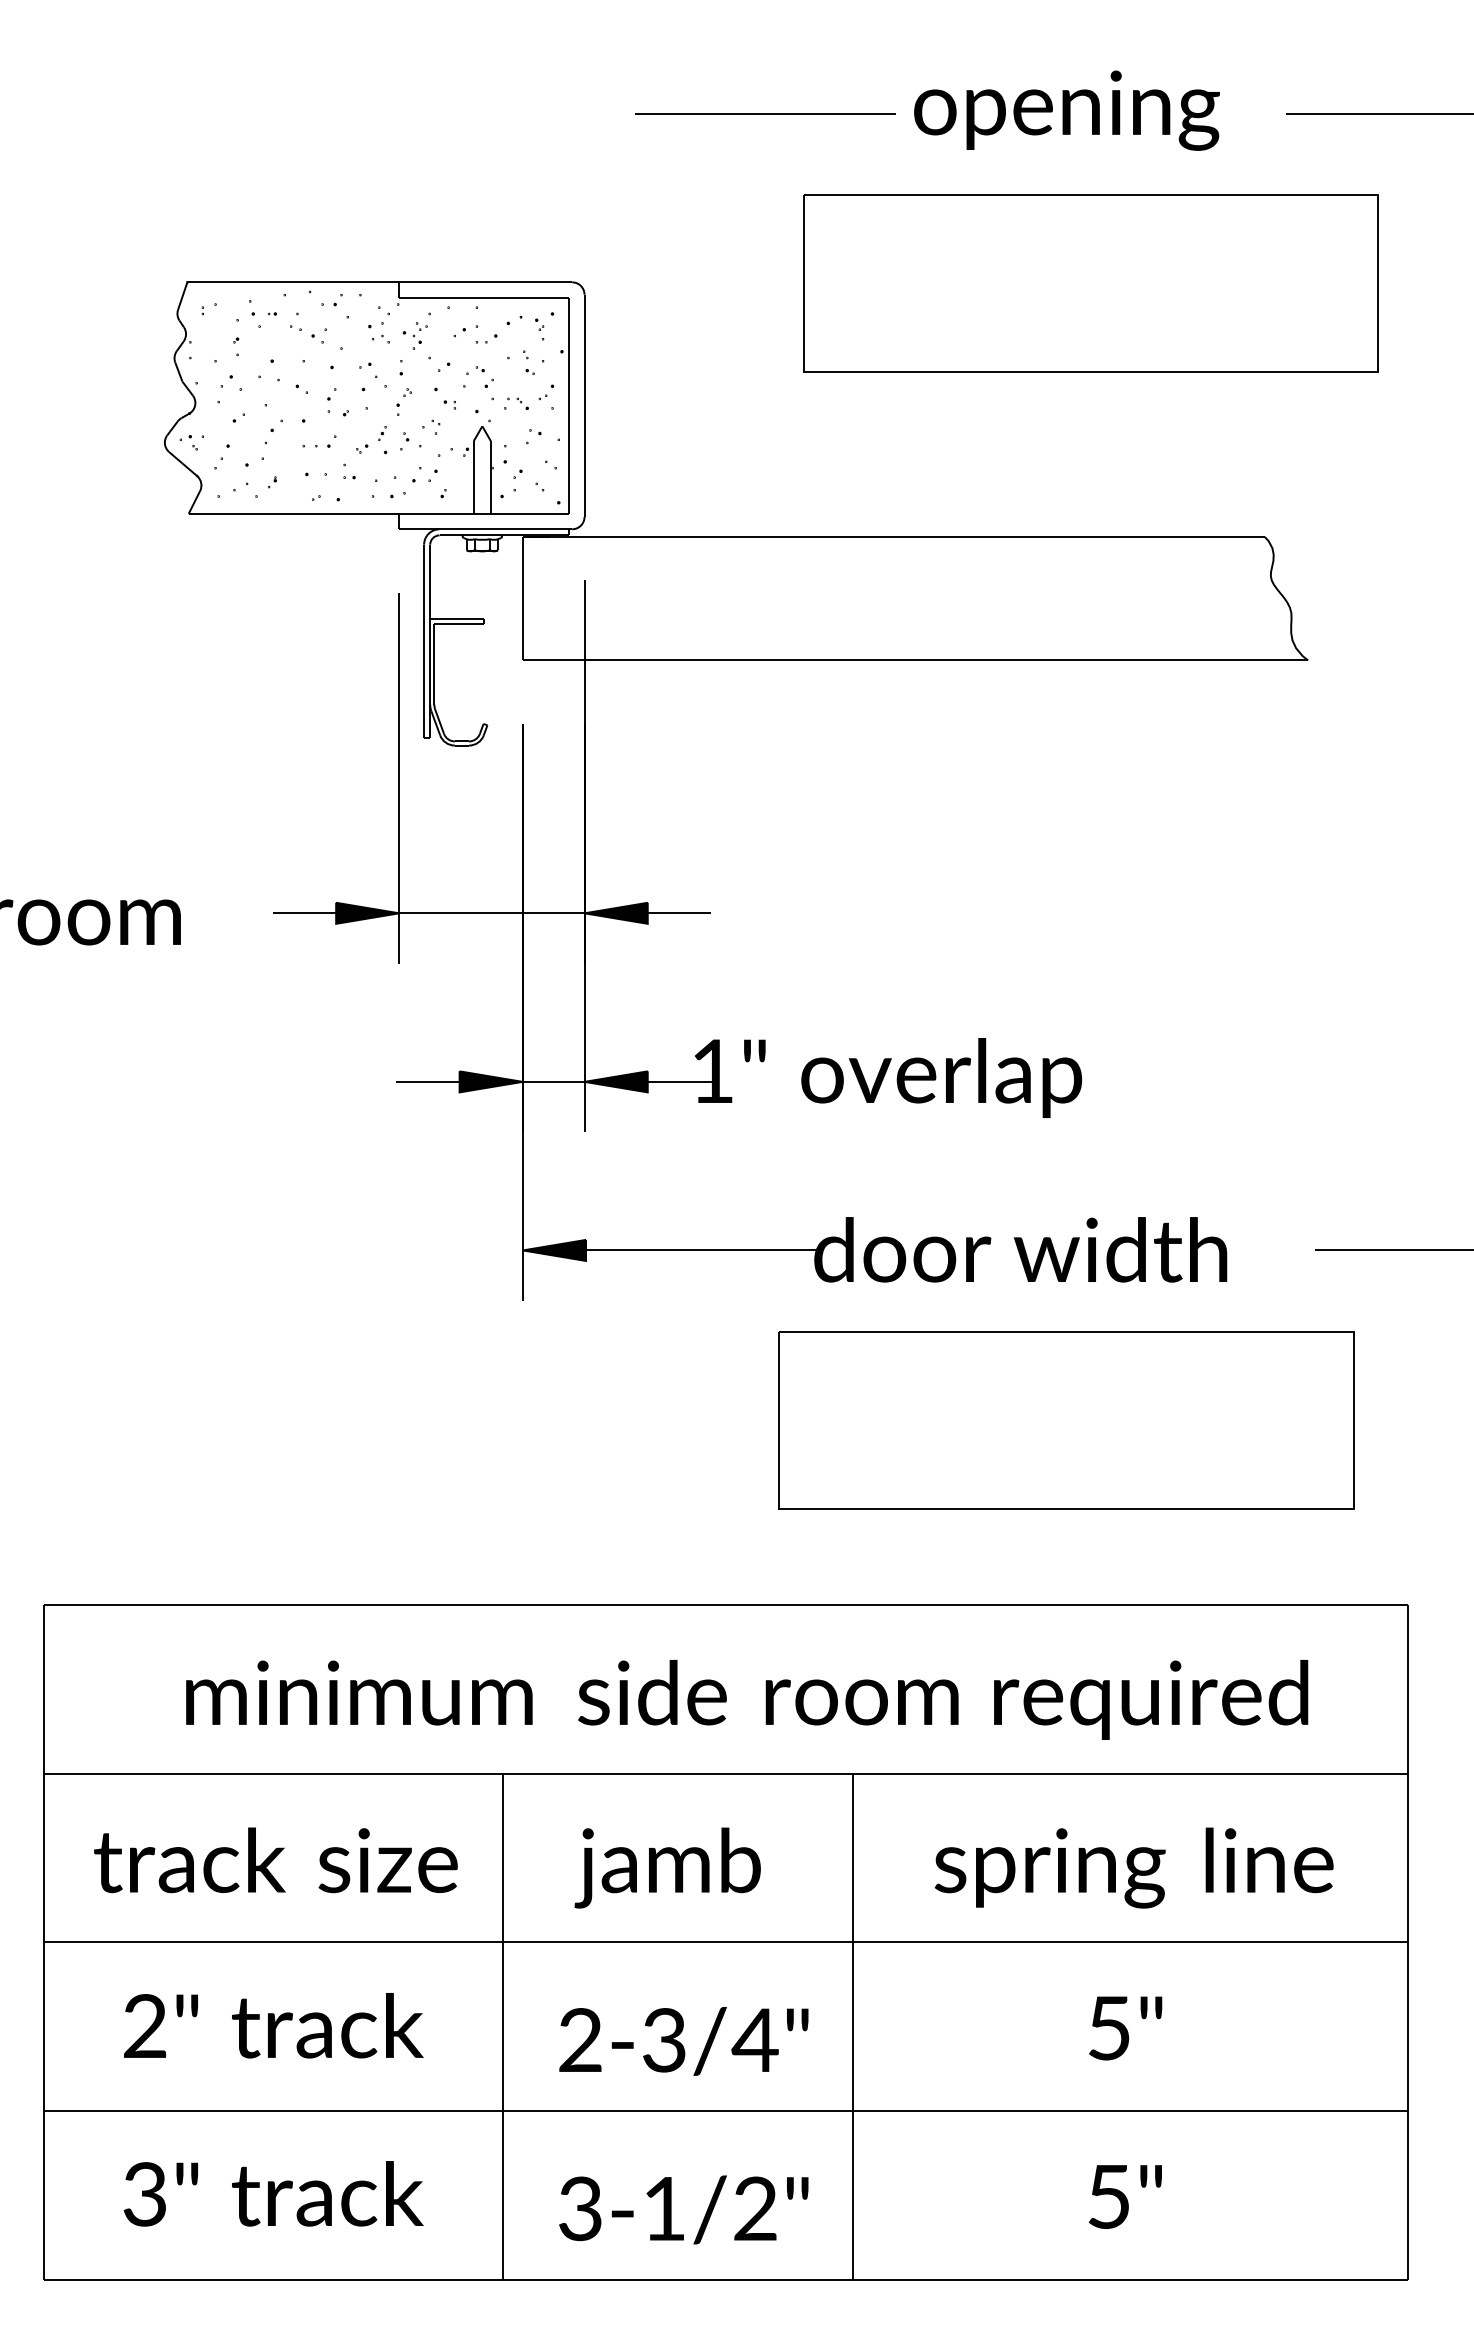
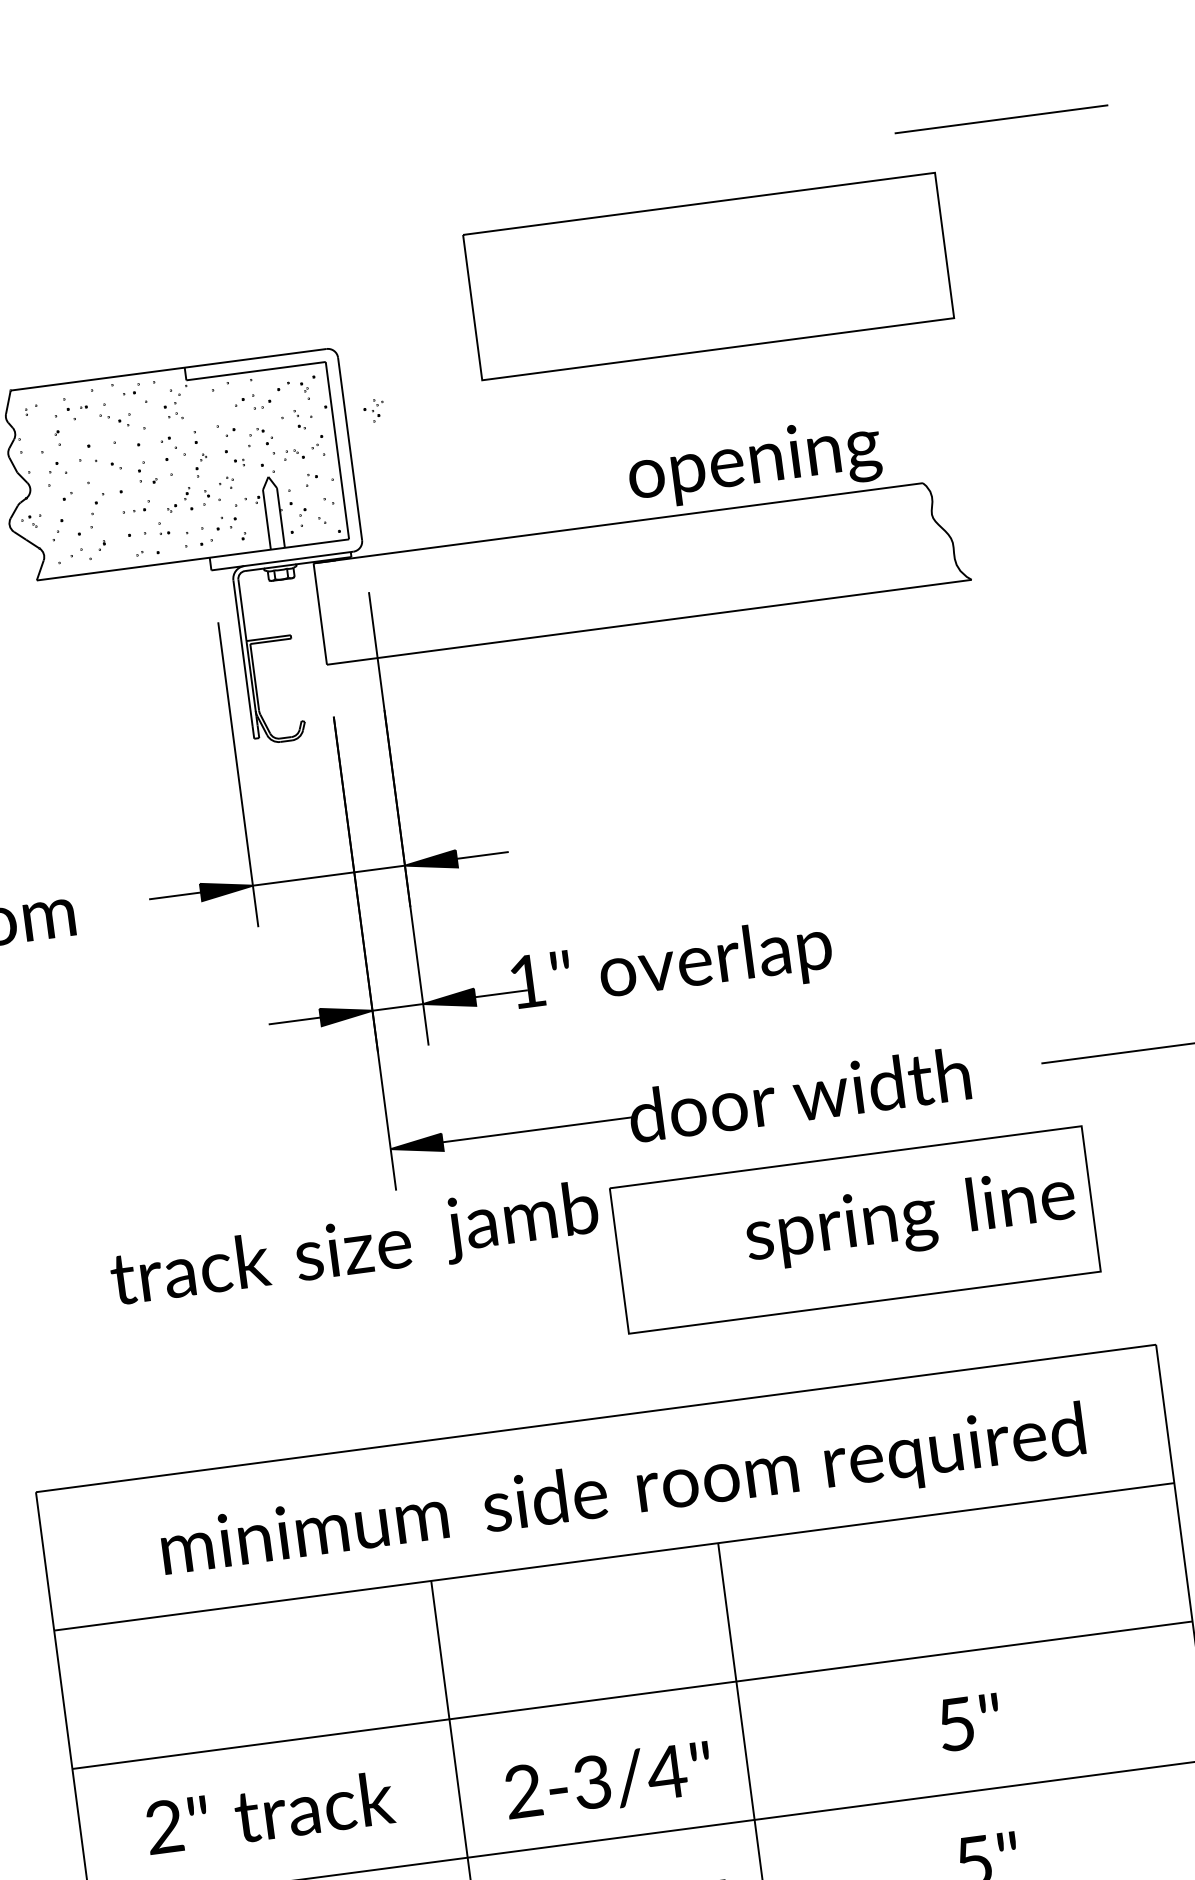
text: (1066, 110) -> (754, 463), moved
line: (765, 113) -> (467, 189), removed
part: (1090, 283) -> (708, 276), moved
part: (414, 335) -> (373, 410), moved
text: (275, 1860) -> (260, 1259), moved
text: (667, 1867) -> (521, 1221), moved
text: (1133, 1867) -> (909, 1218), moved

